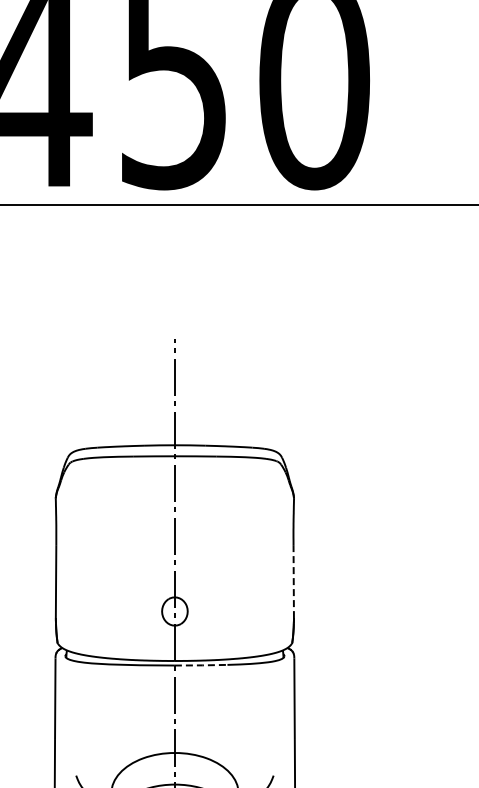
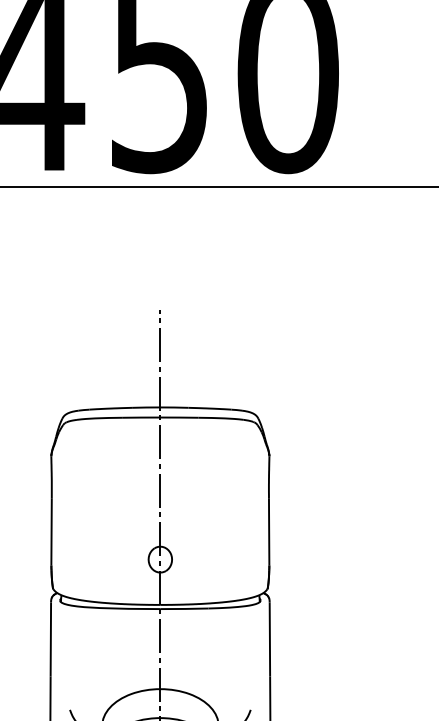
line: (293, 582) -> (268, 533), dashed -> solid
line: (202, 665) -> (185, 609), dashed -> solid

